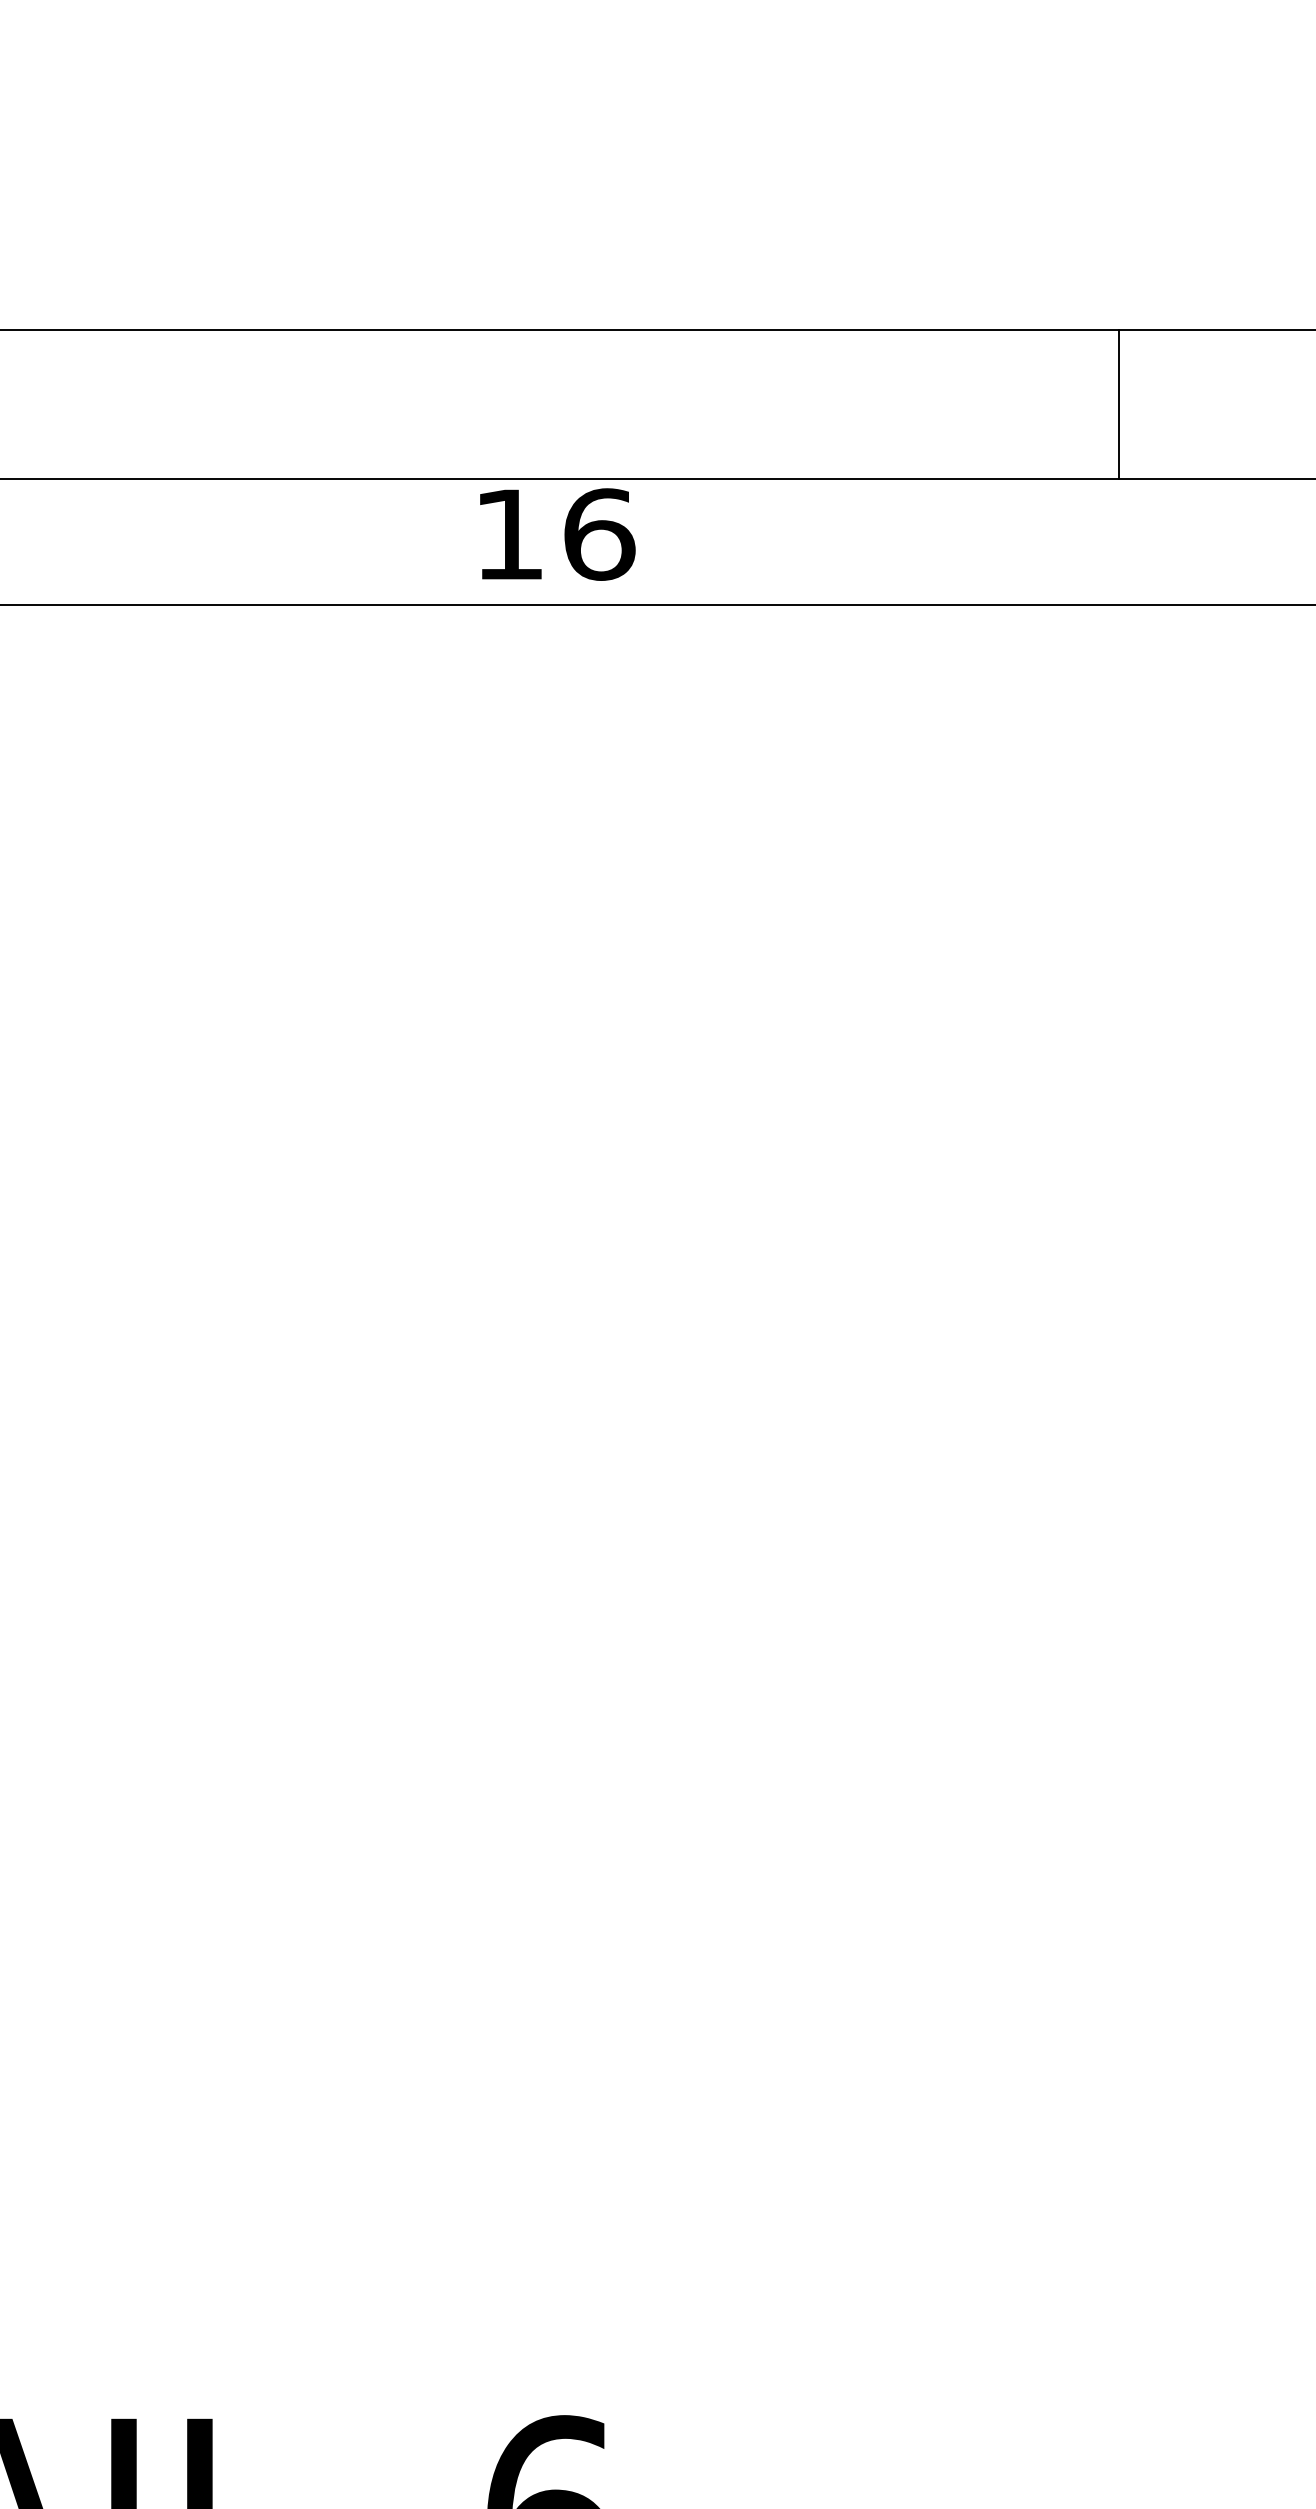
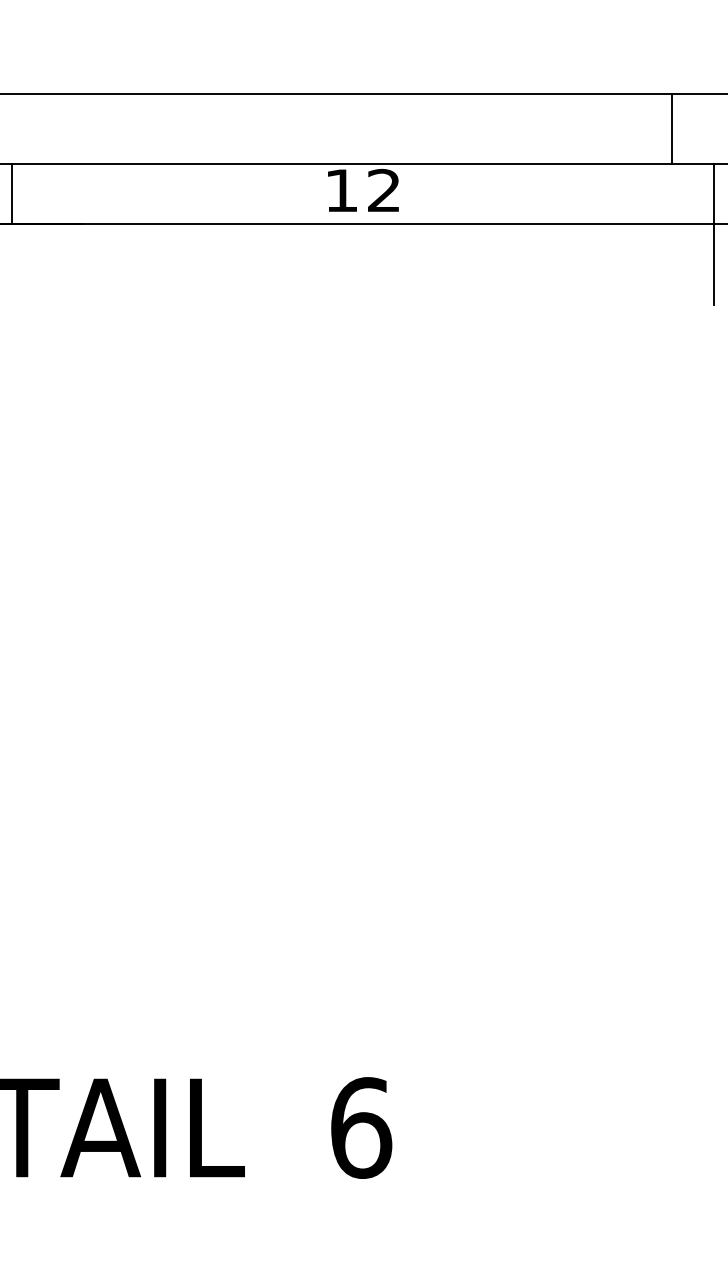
line: (1119, 404) -> (672, 129), moved
text: (599, 534) -> (384, 190), 16 -> 12
line: (1300, 627) -> (714, 234), added

